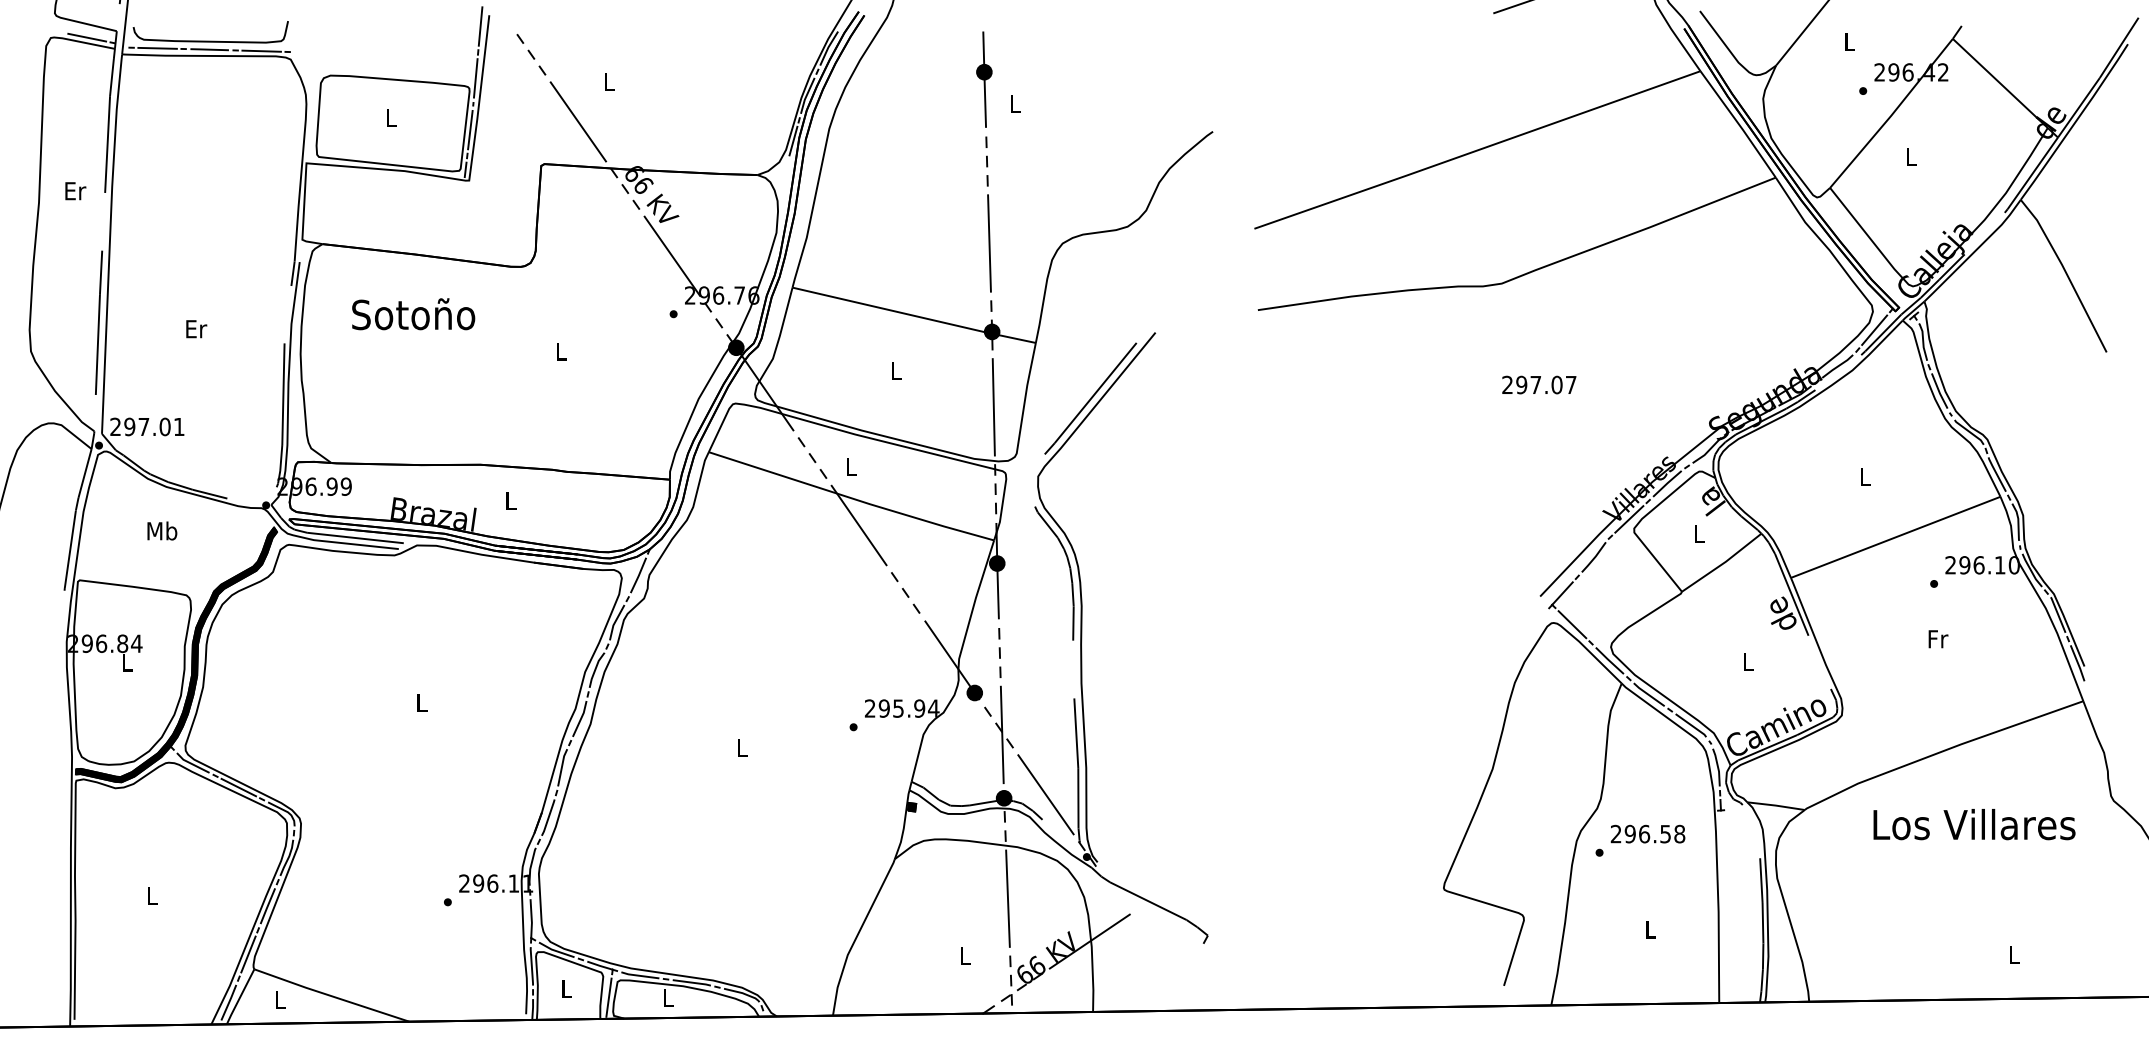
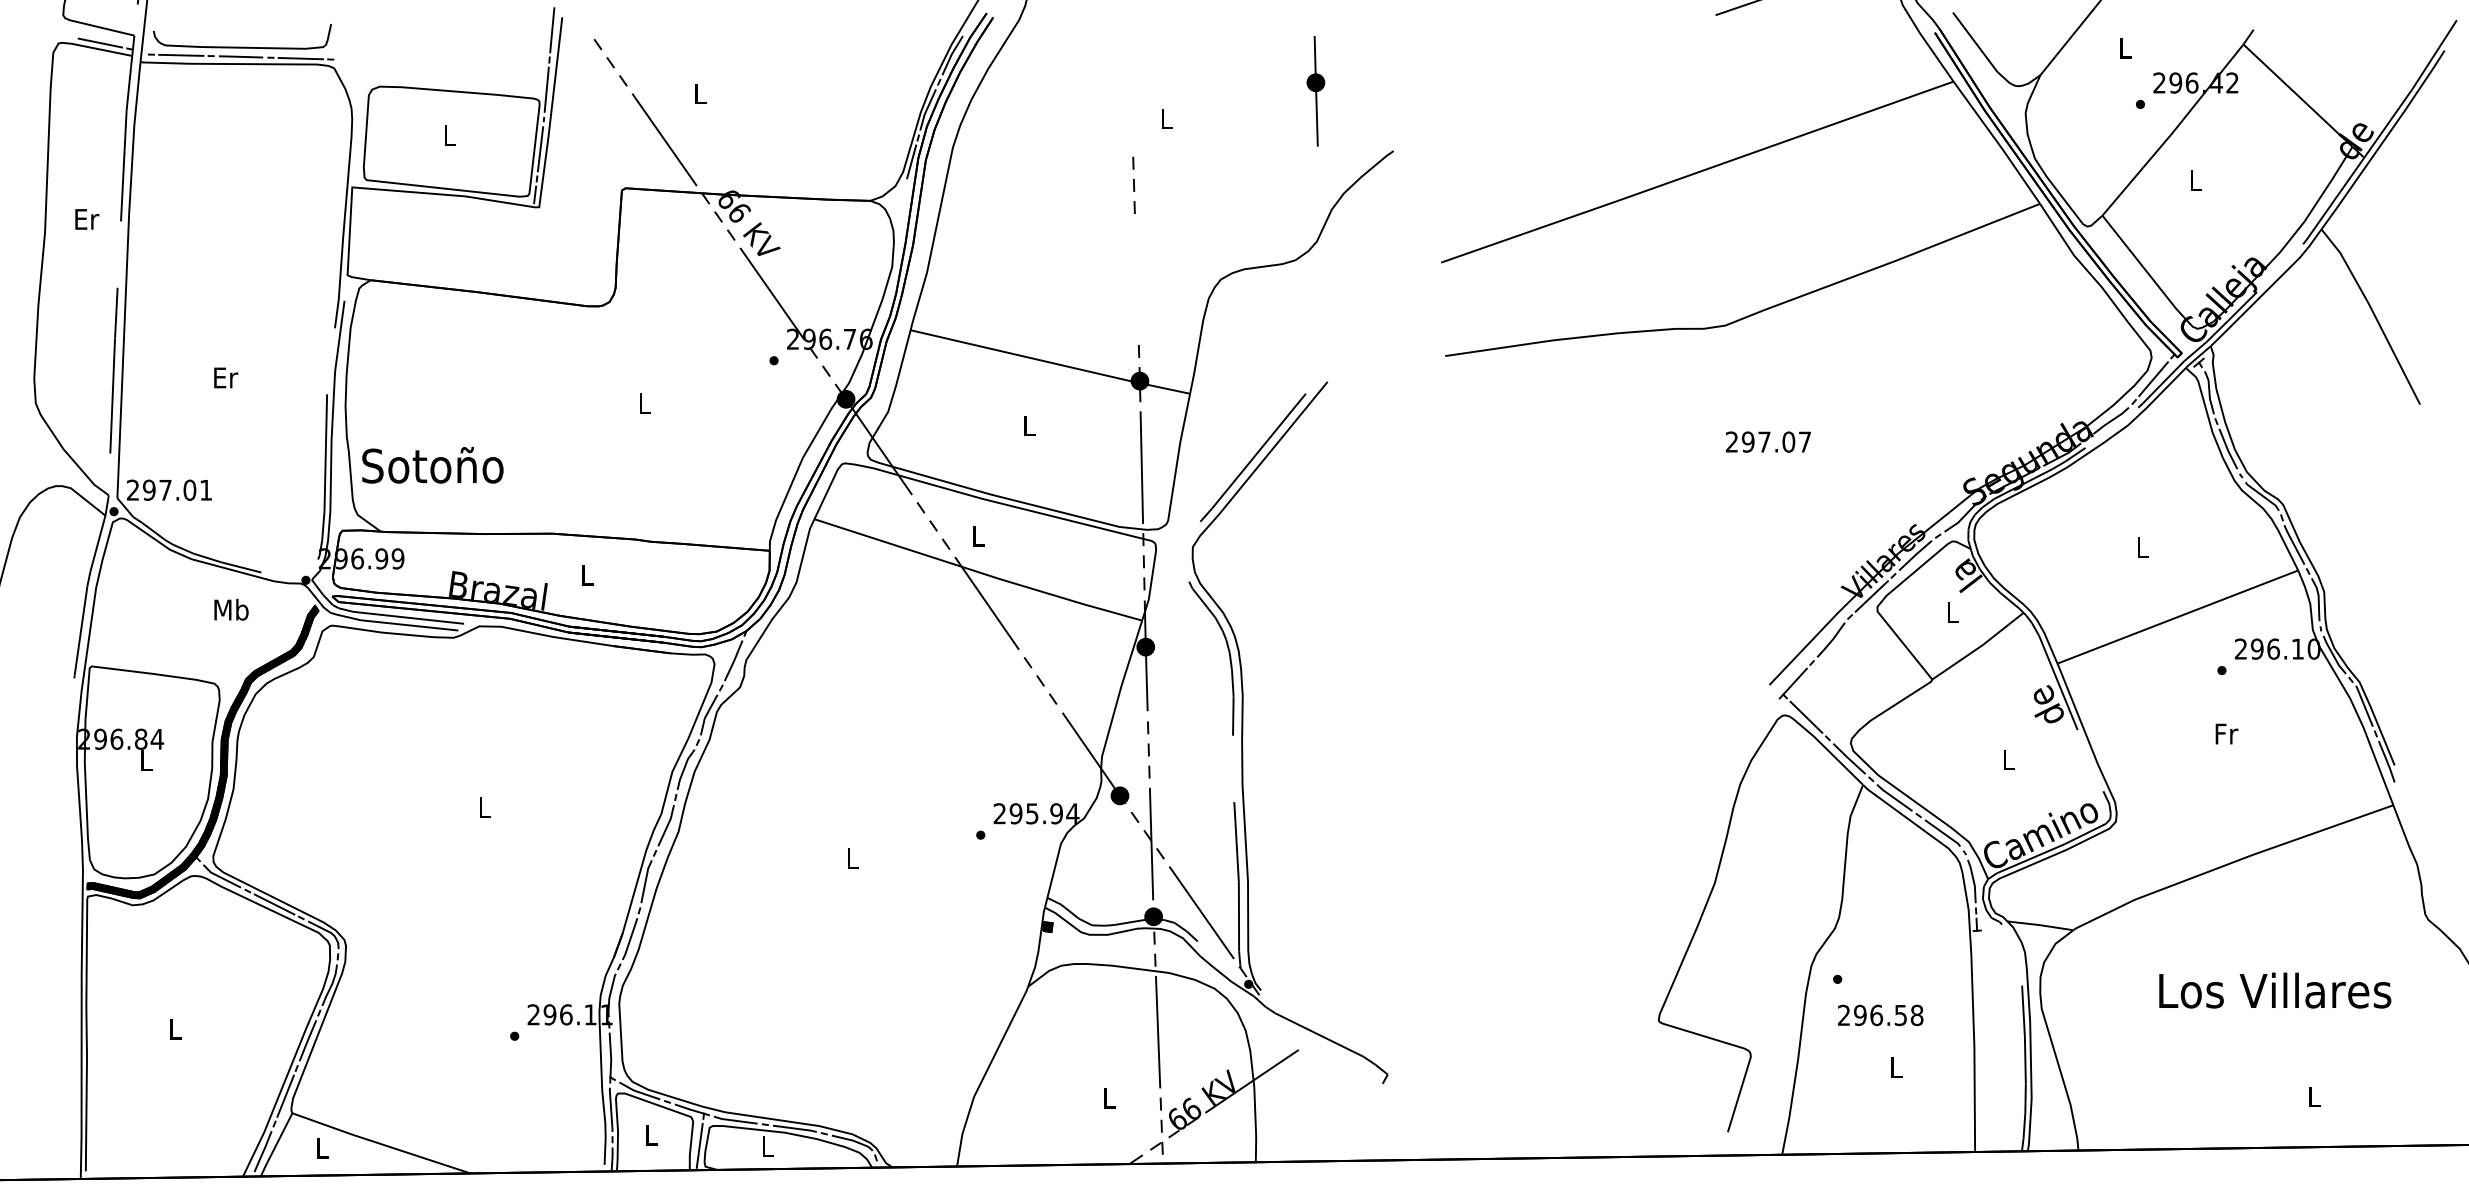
part: (984, 79) -> (1316, 91), moved
line: (989, 243) -> (1136, 279), removed
text: (413, 314) -> (432, 465), moved
text: (162, 530) -> (231, 609), moved
text: (1974, 824) -> (2275, 990), moved
text: (1647, 833) -> (1880, 1014), moved

